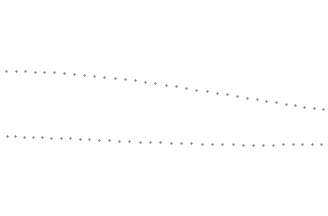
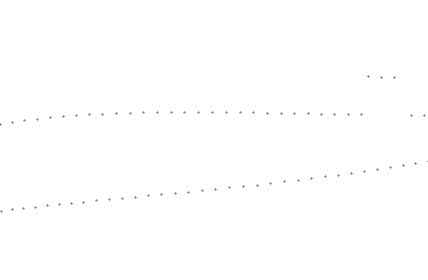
part: (295, 105) -> (381, 76), moved

